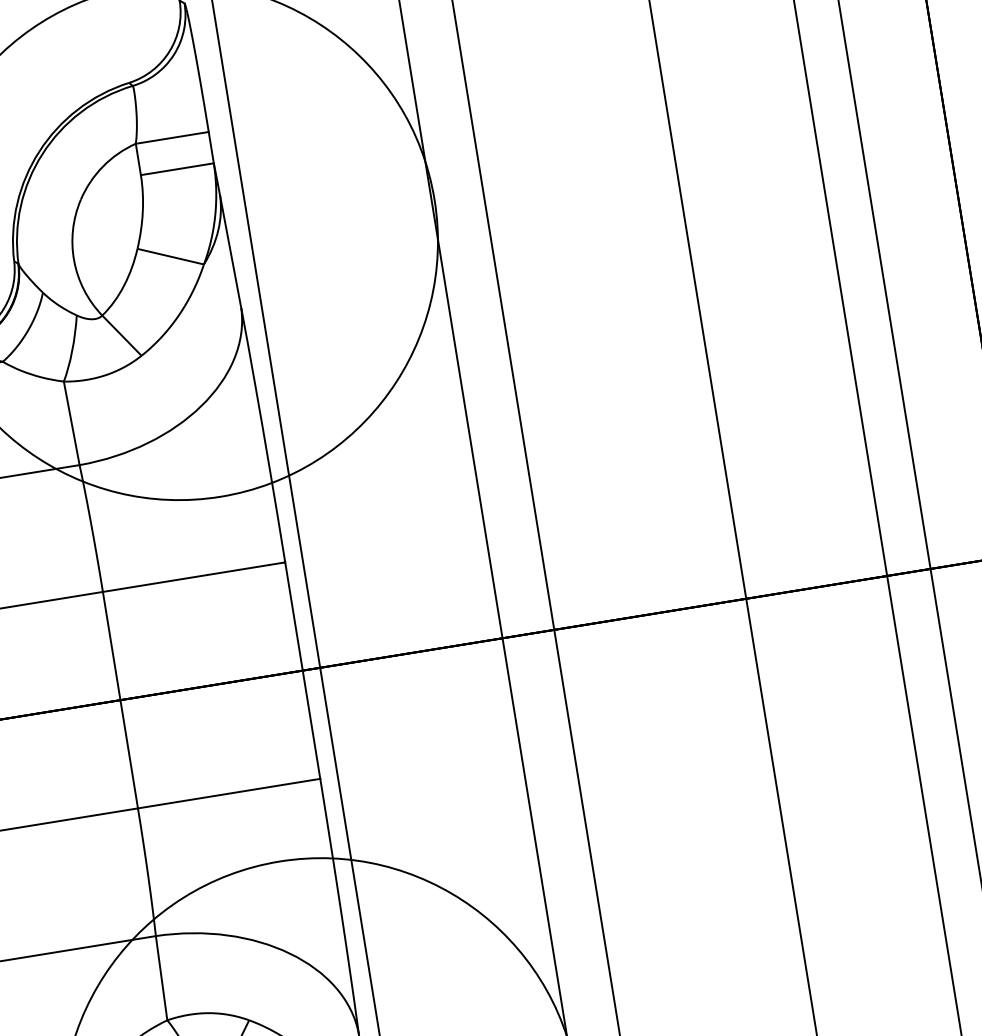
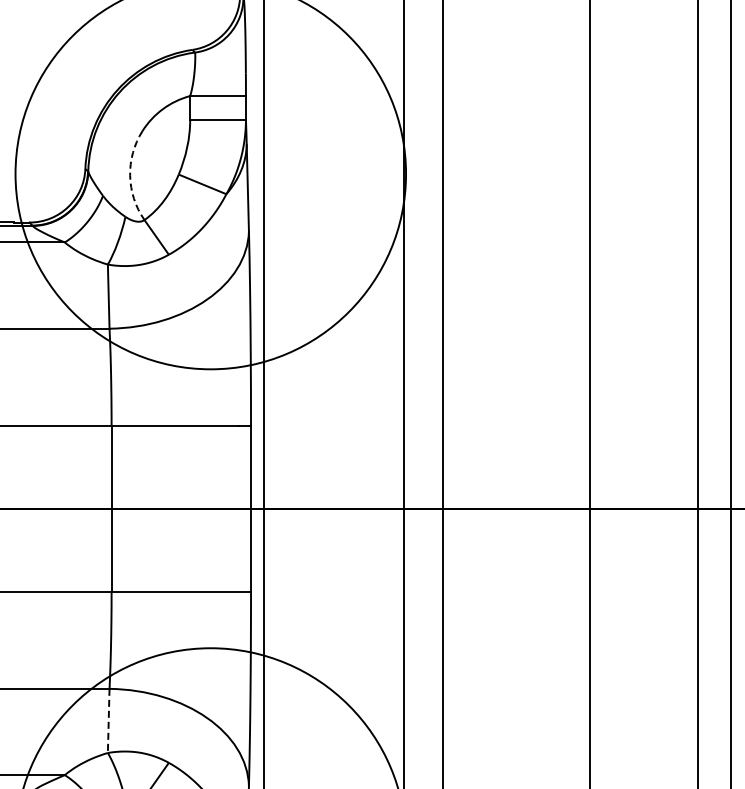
arc: (74, 260) -> (130, 175), solid -> dashed
line: (161, 979) -> (108, 721), solid -> dashed

